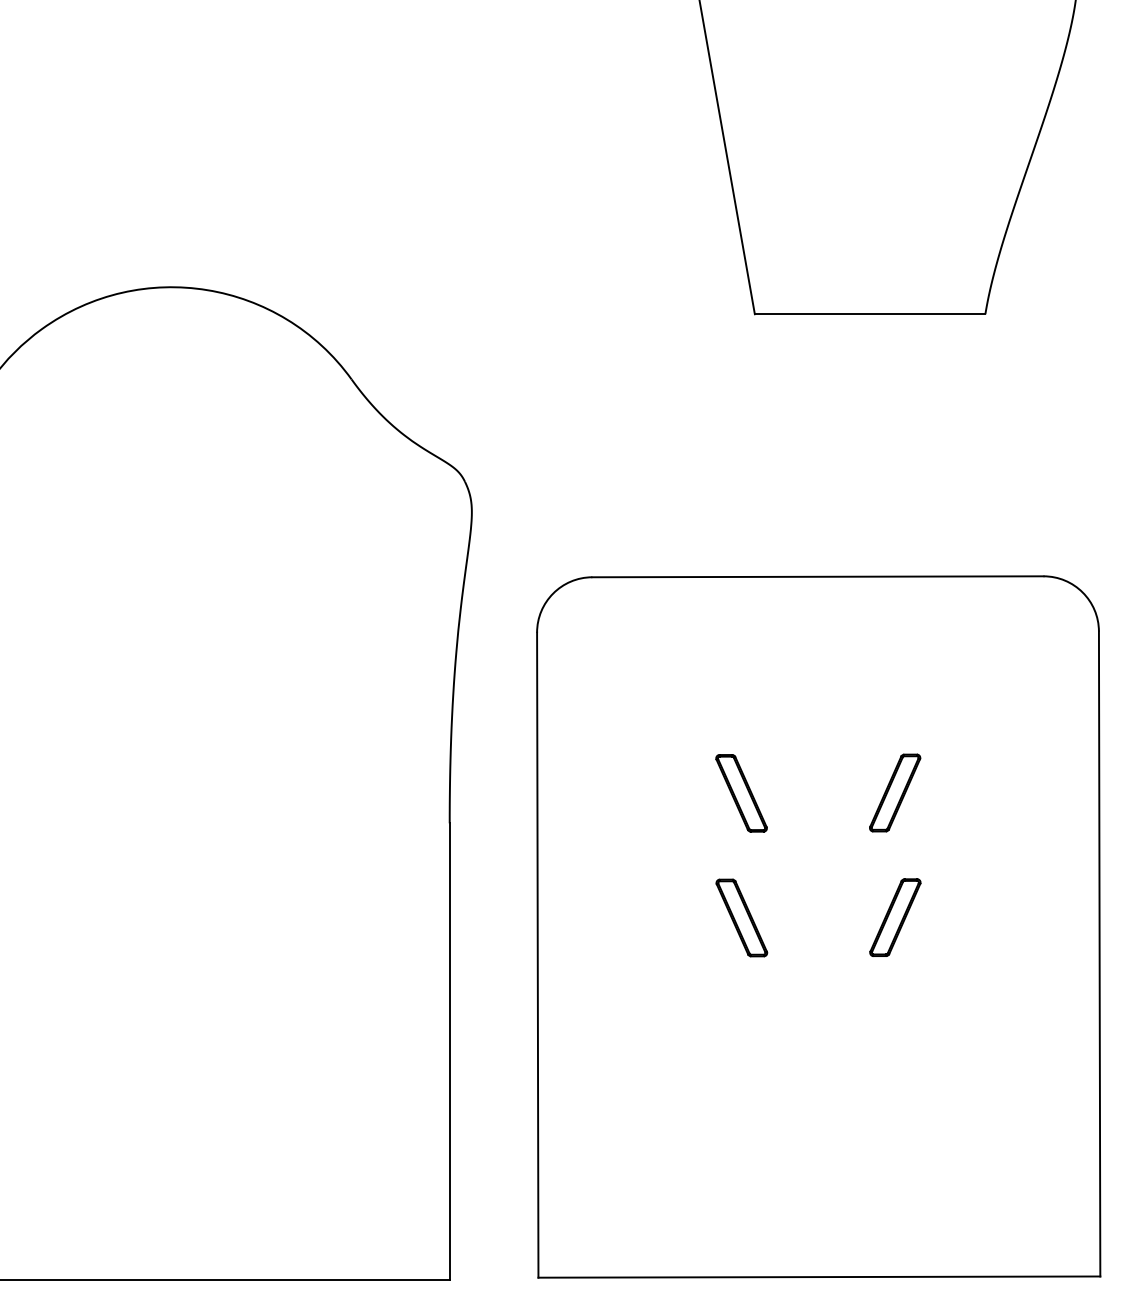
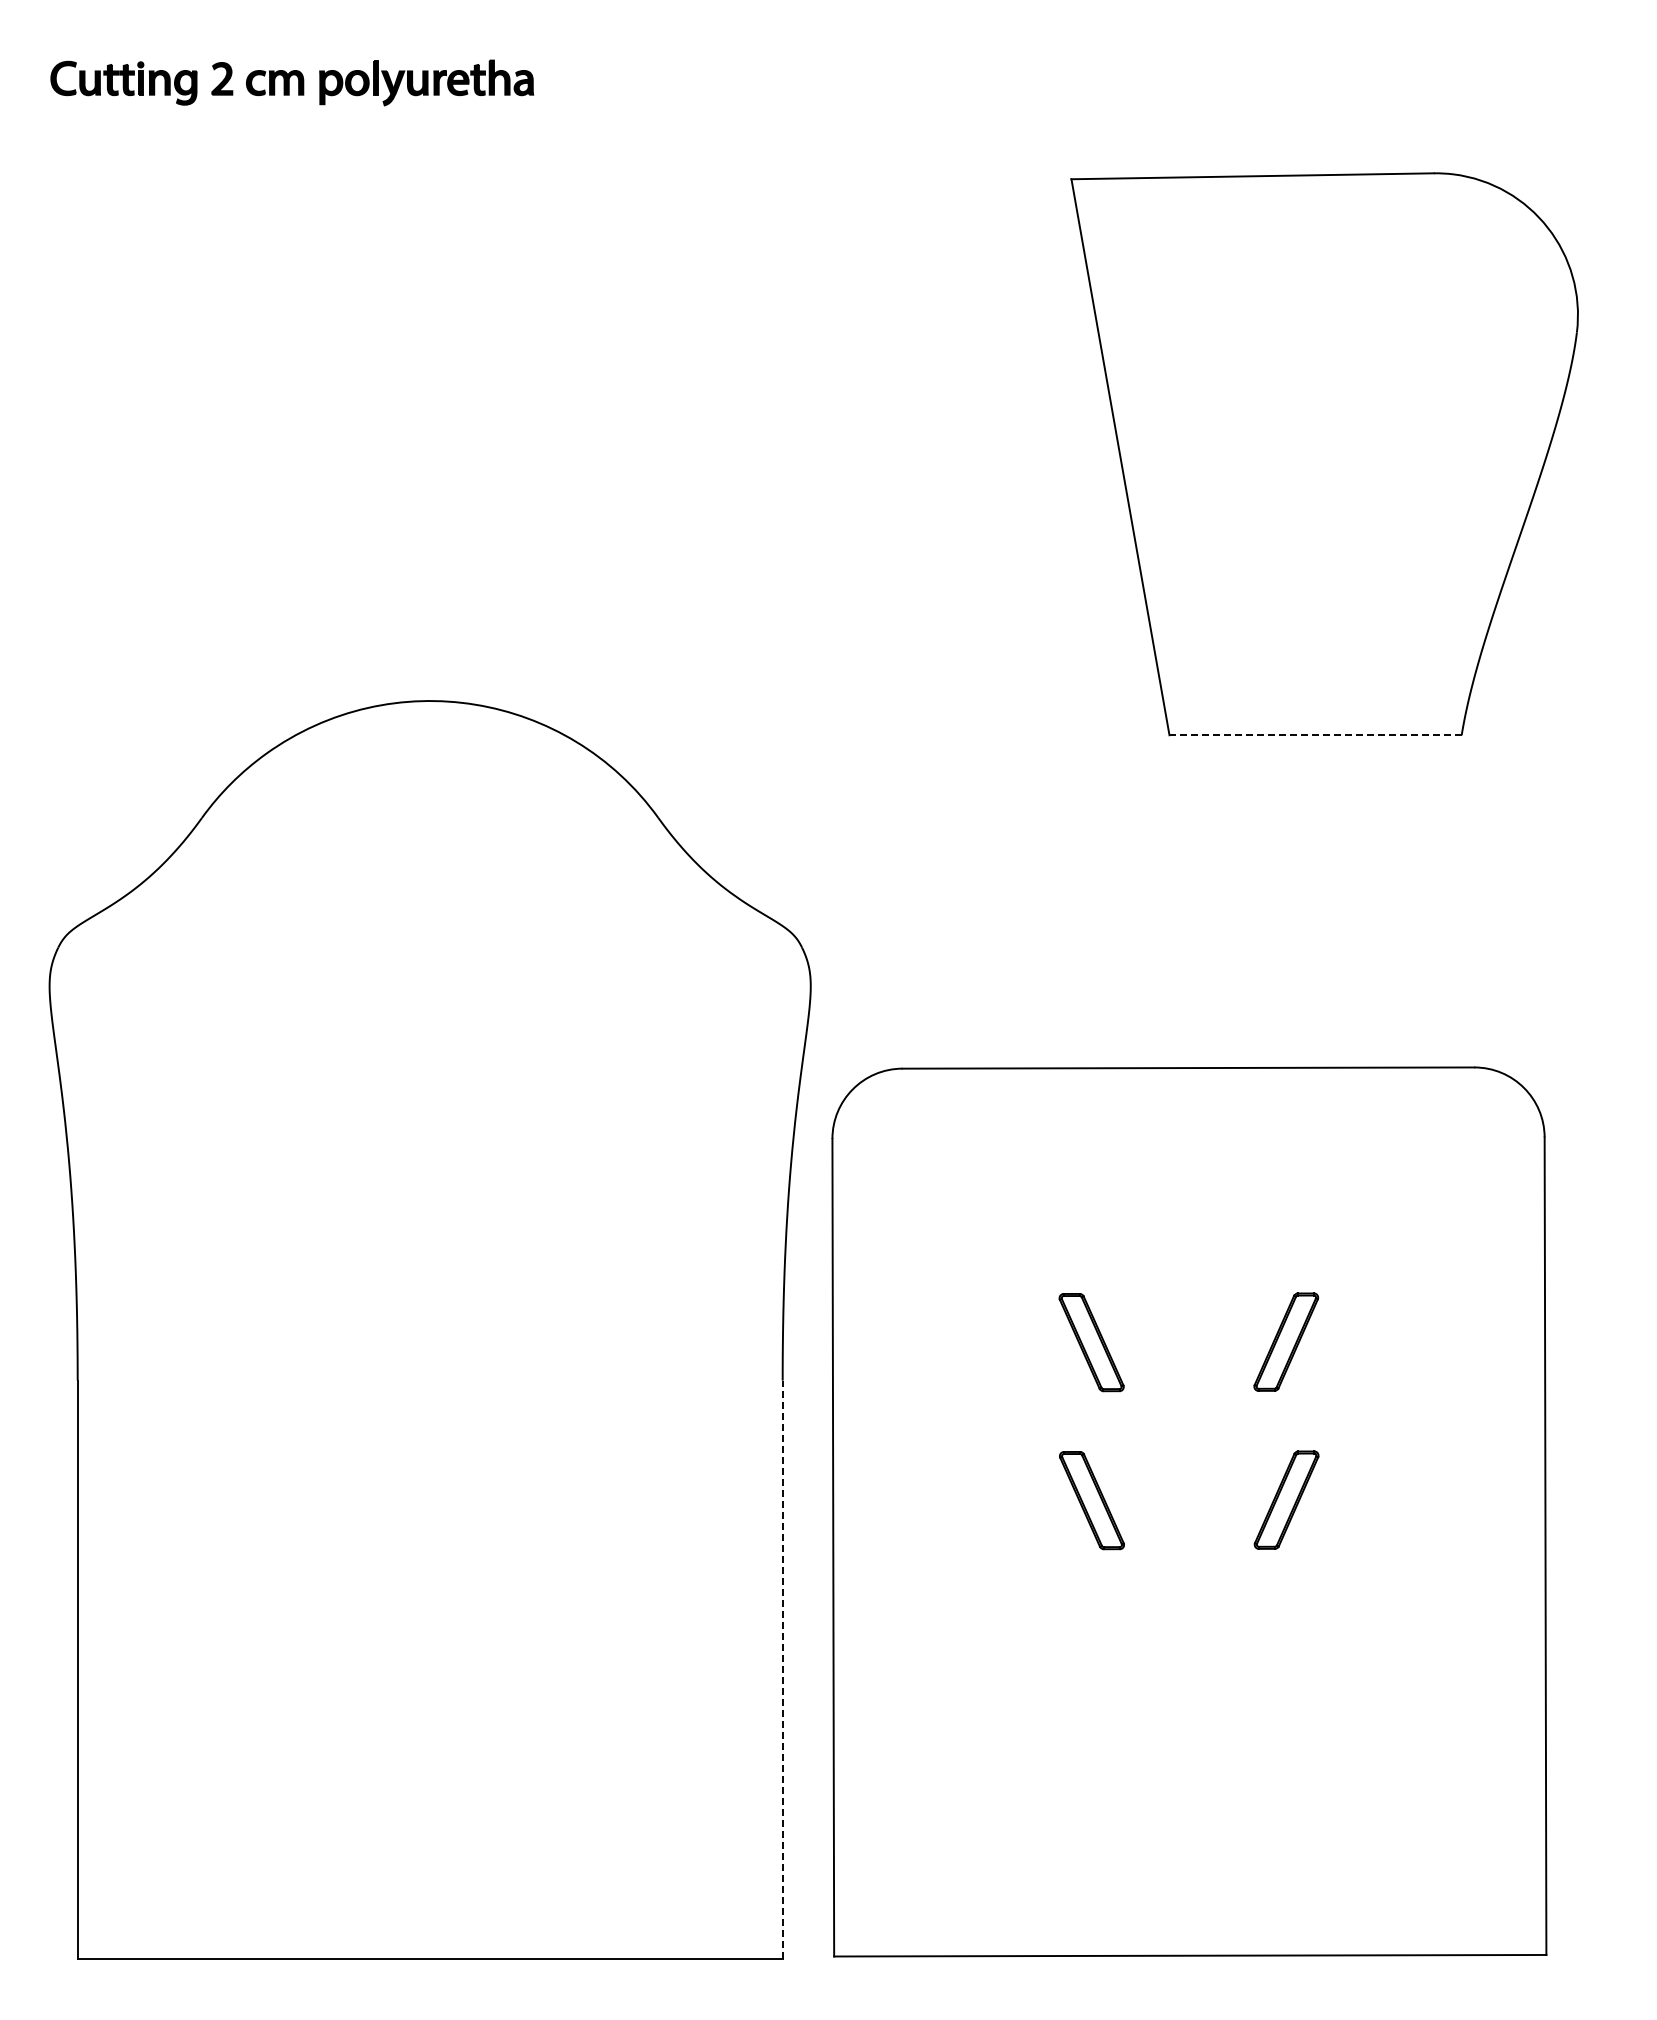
line: (870, 314) -> (1316, 735), solid -> dashed
part: (818, 926) -> (1189, 1511), moved
line: (449, 1051) -> (782, 1669), solid -> dashed

